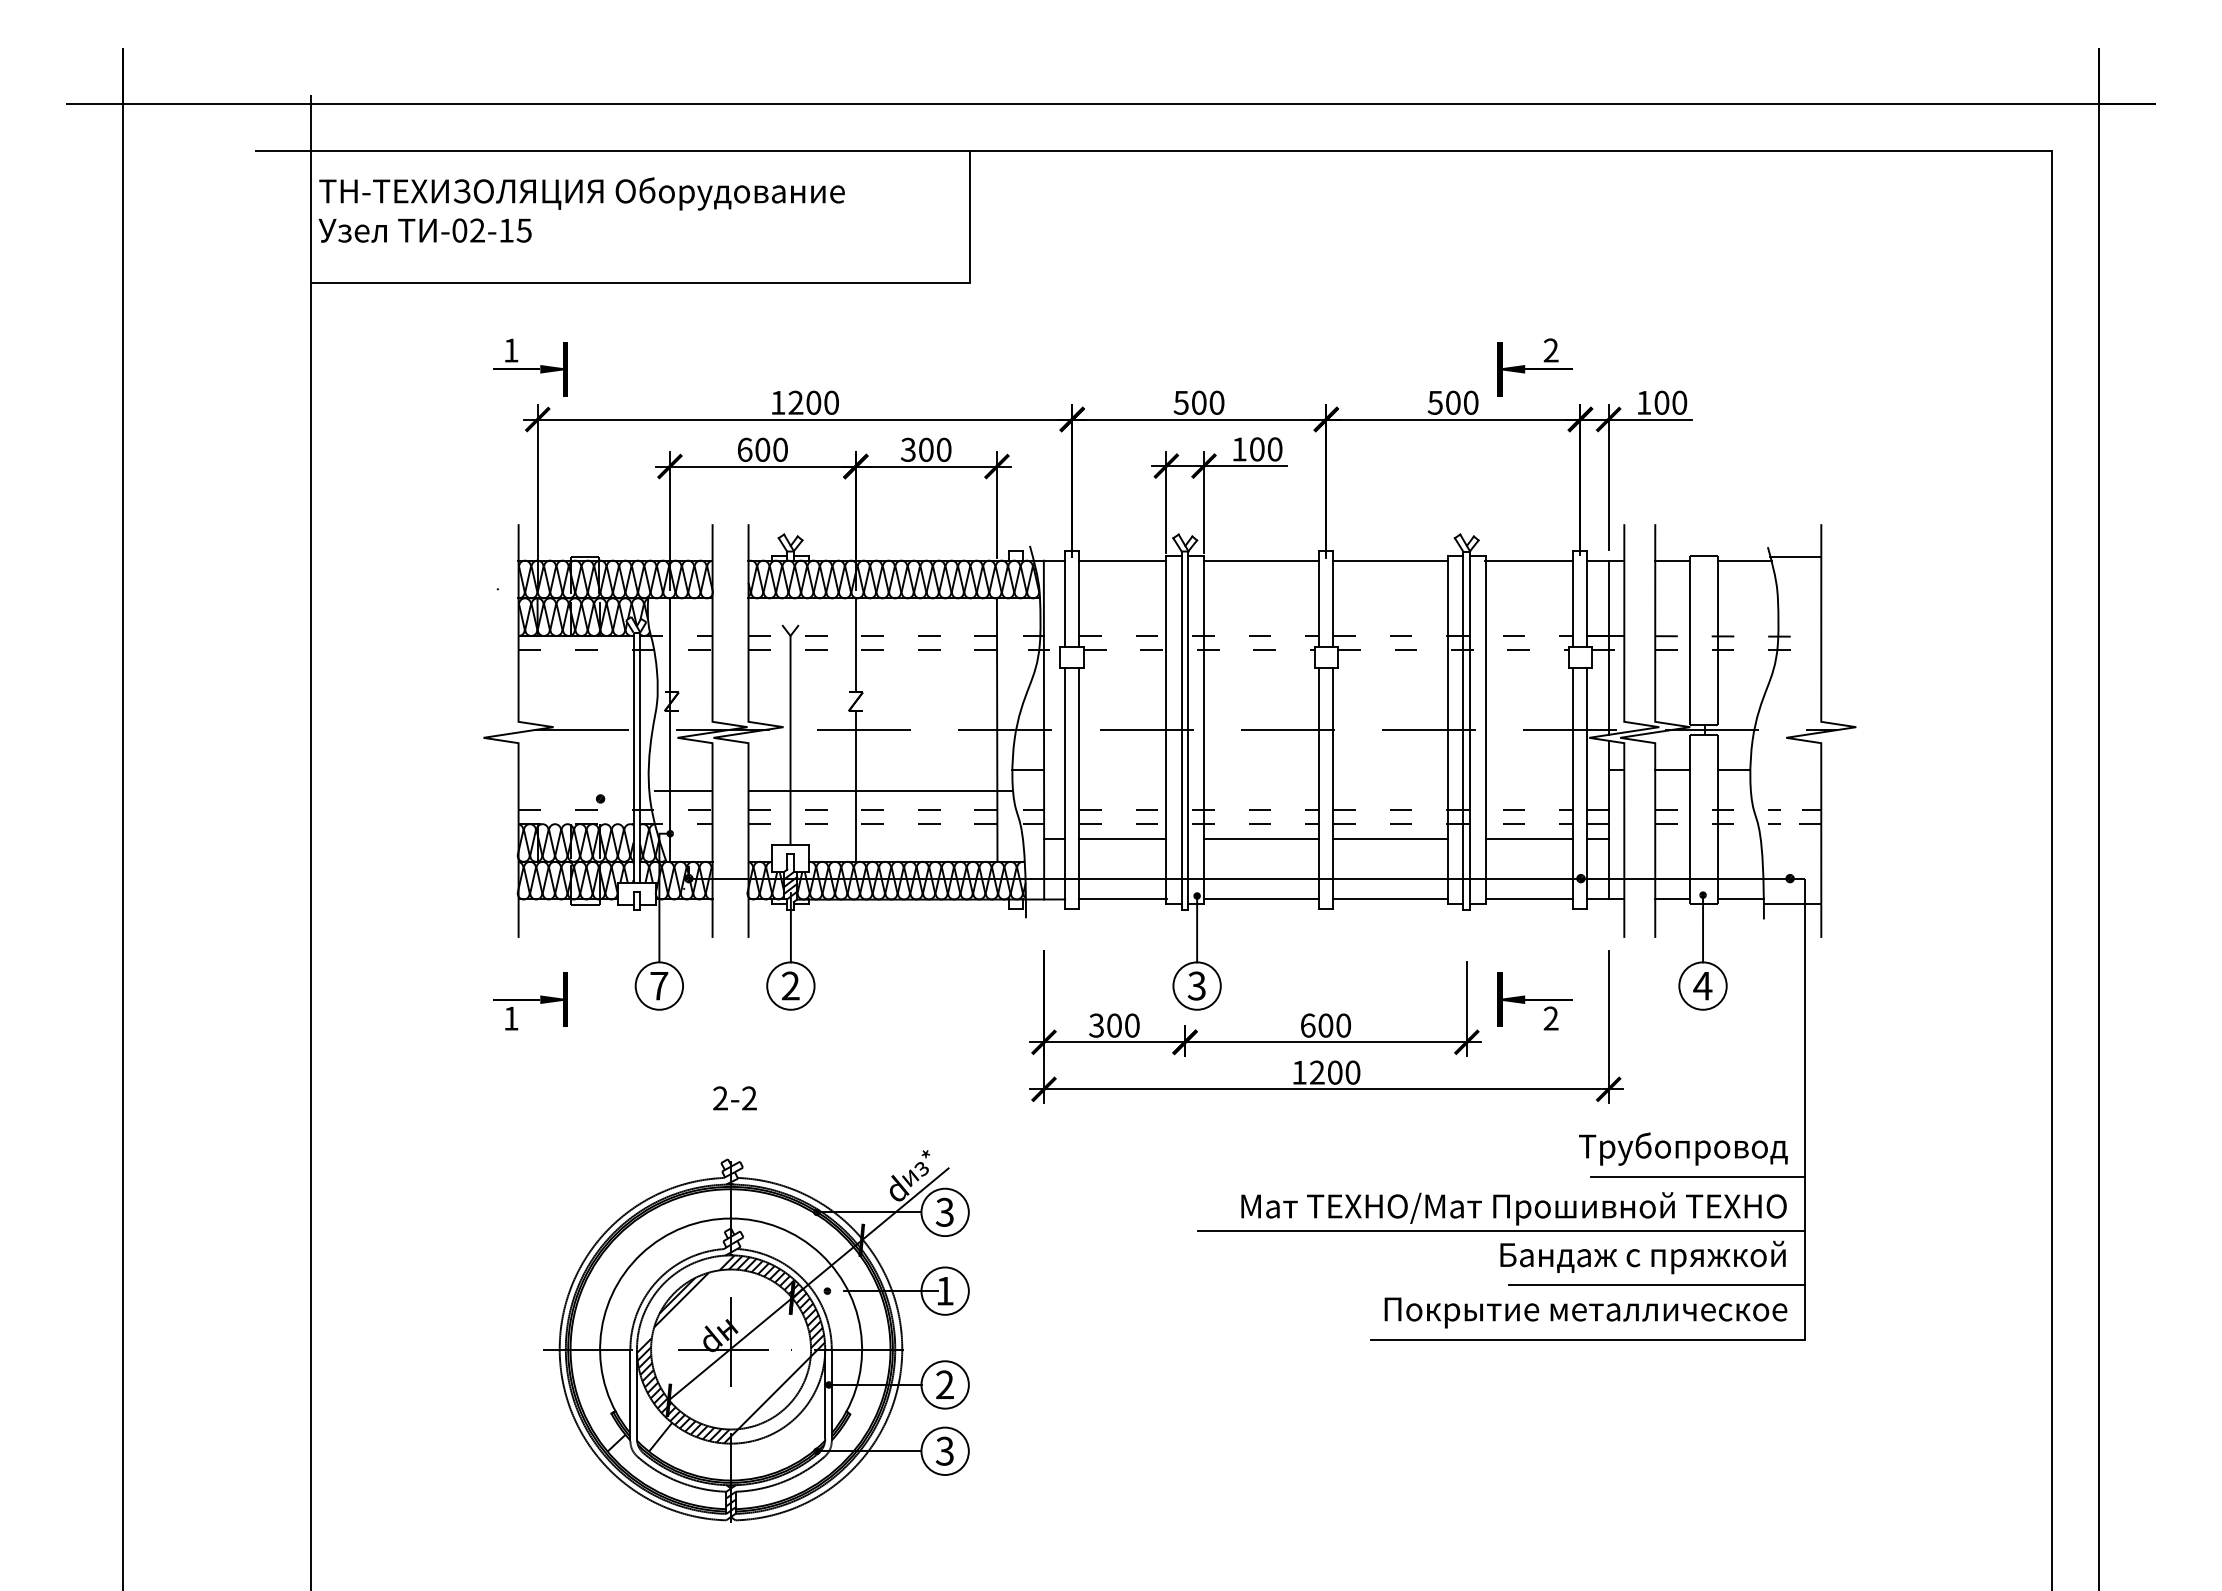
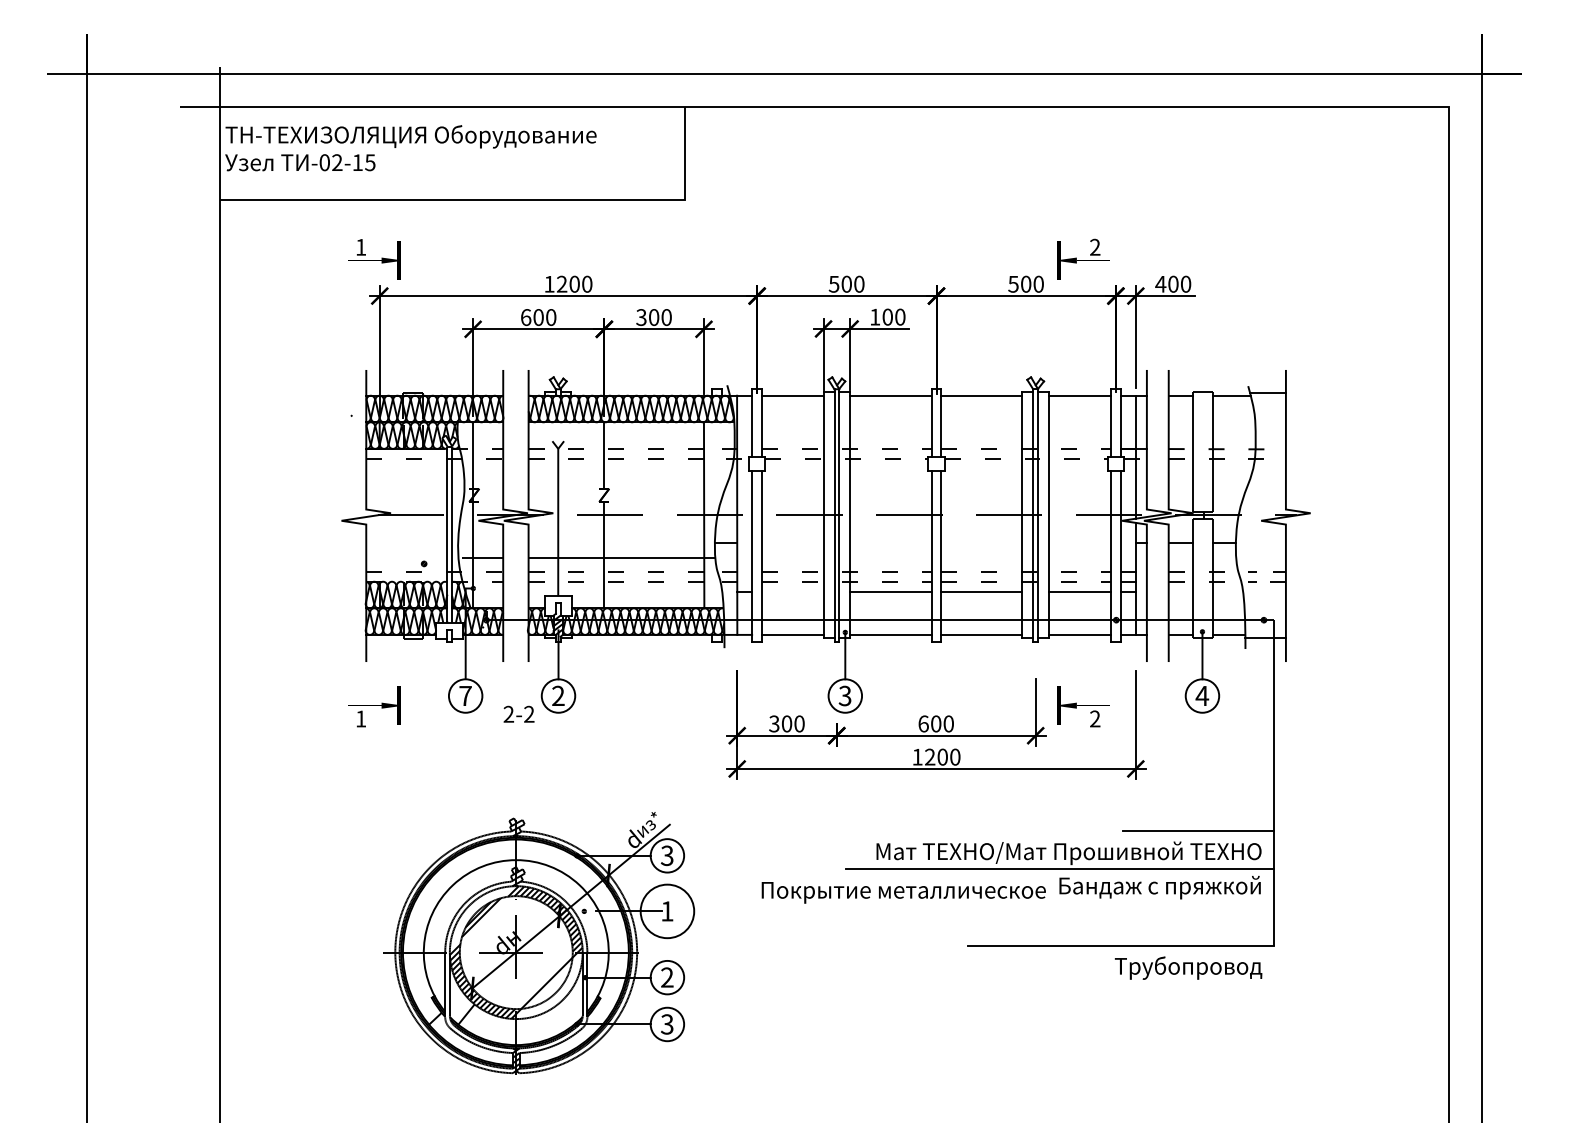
text: (1643, 403) -> (1160, 284), 100 -> 400
line: (1122, 839) -> (792, 592), removed
text: (734, 1097) -> (518, 713), moved
text: (1683, 1148) -> (1188, 967), moved
line: (1656, 1285) -> (1169, 907), removed
circle: (945, 1291) -> (667, 911), size x1.6
text: (1585, 1312) -> (903, 892), moved

